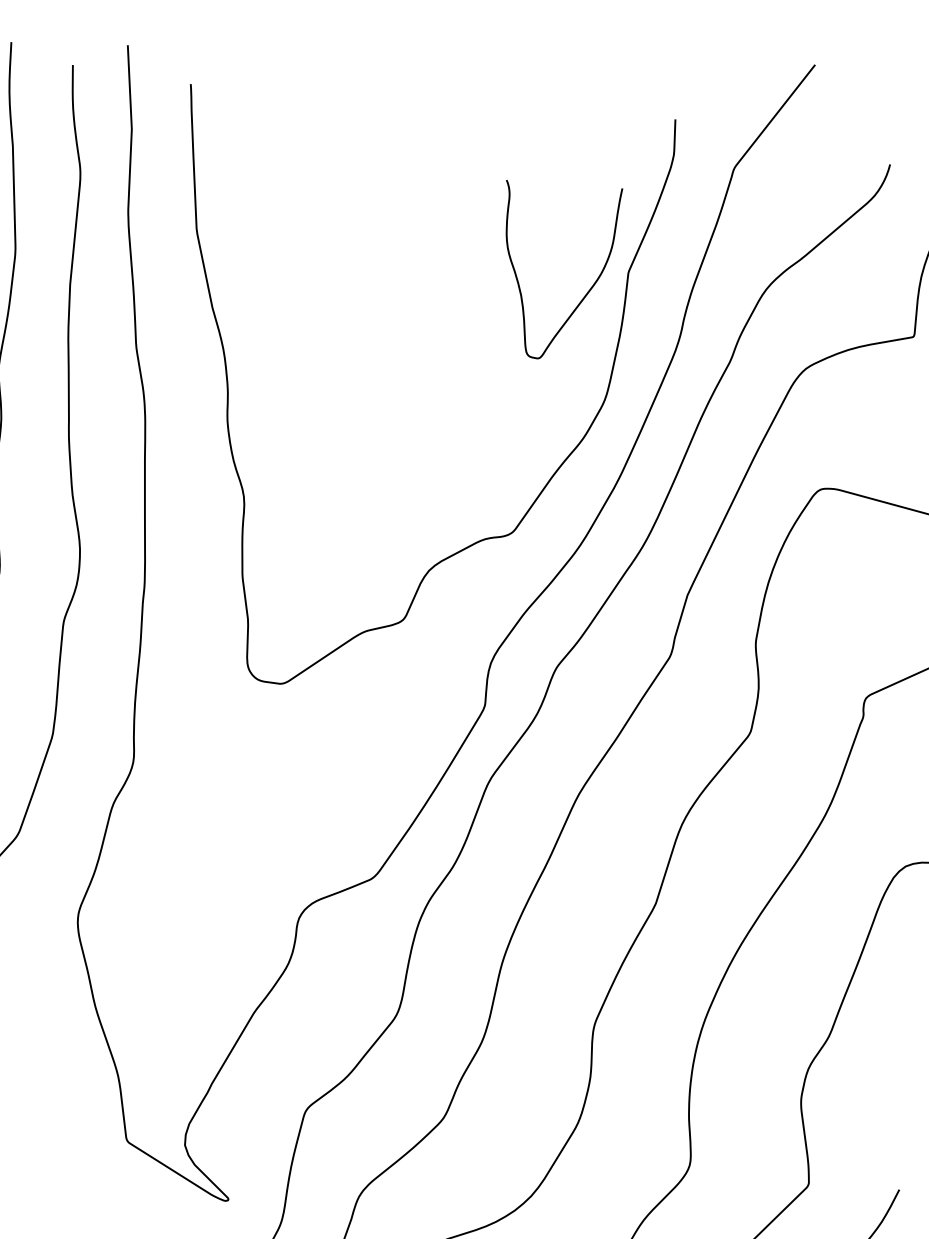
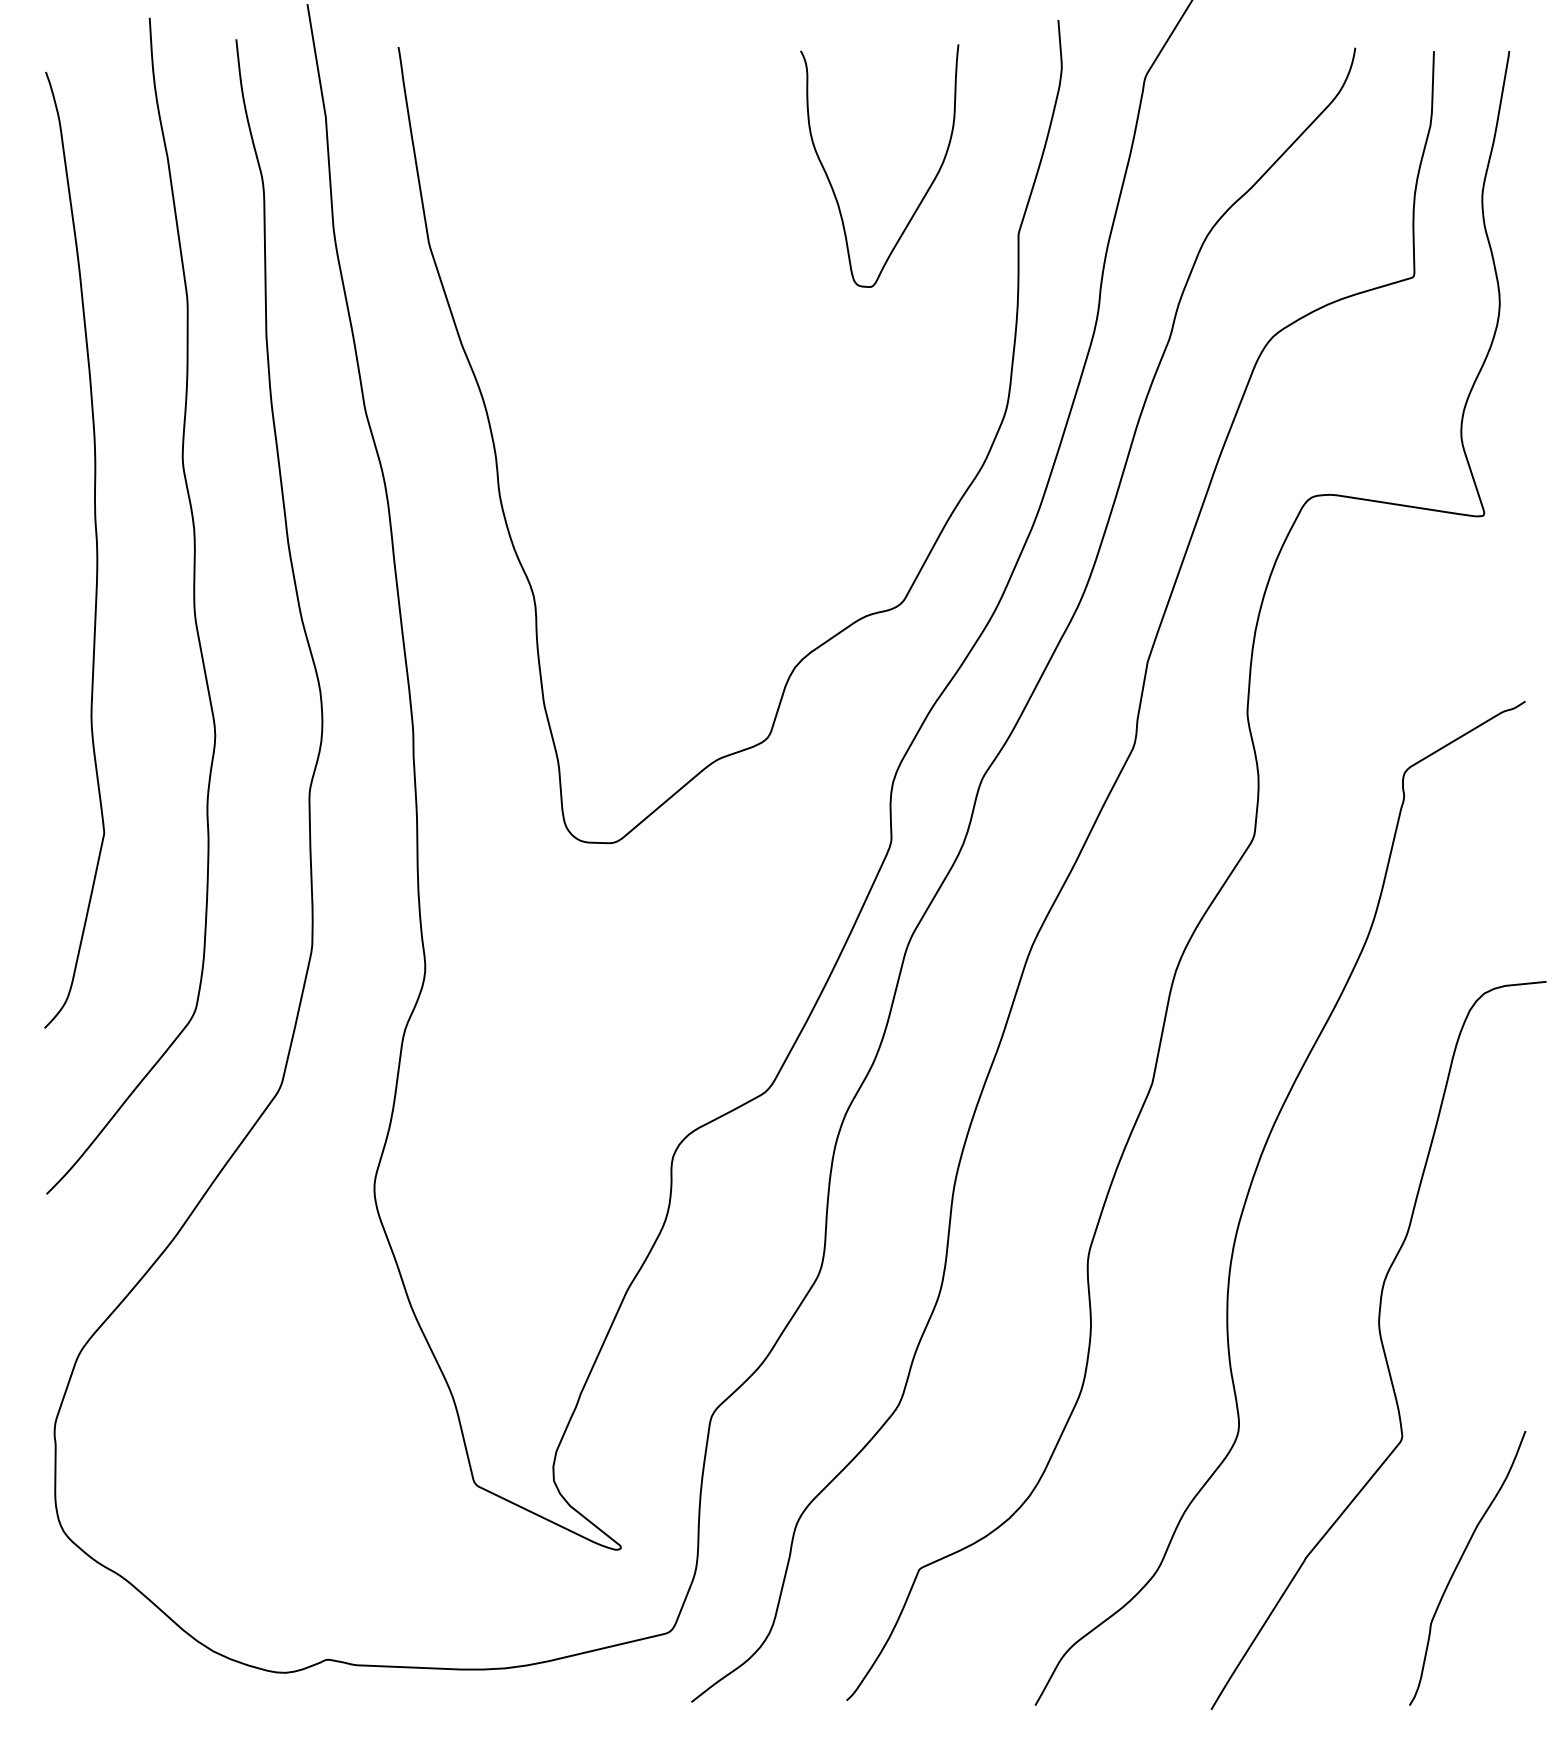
curve: (518, 279) -> (831, 183), moved

